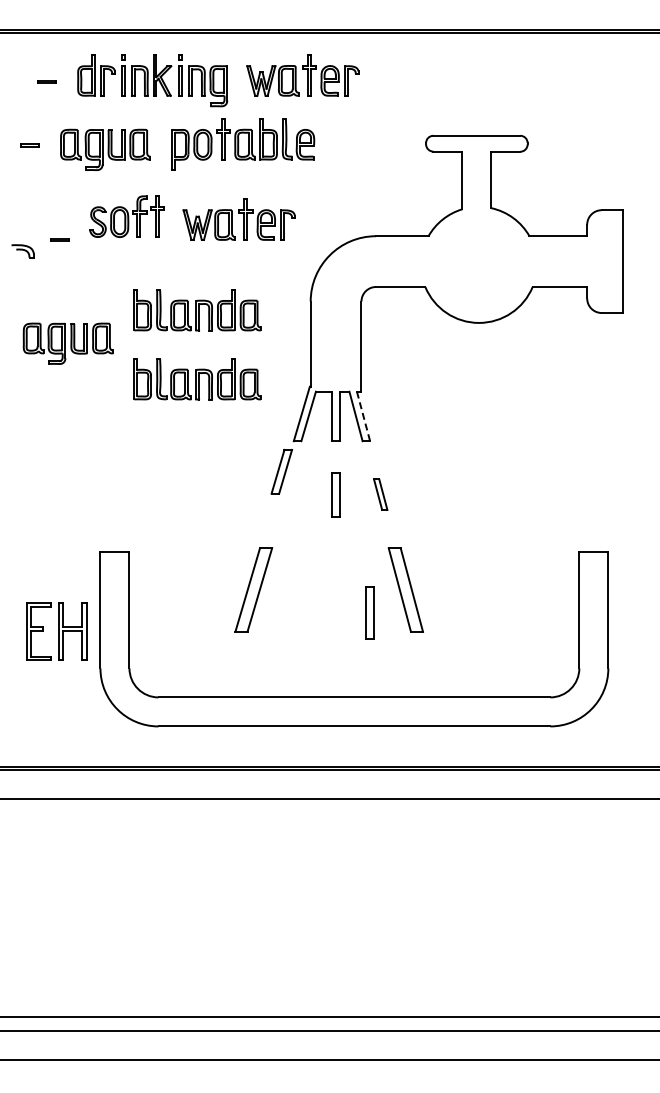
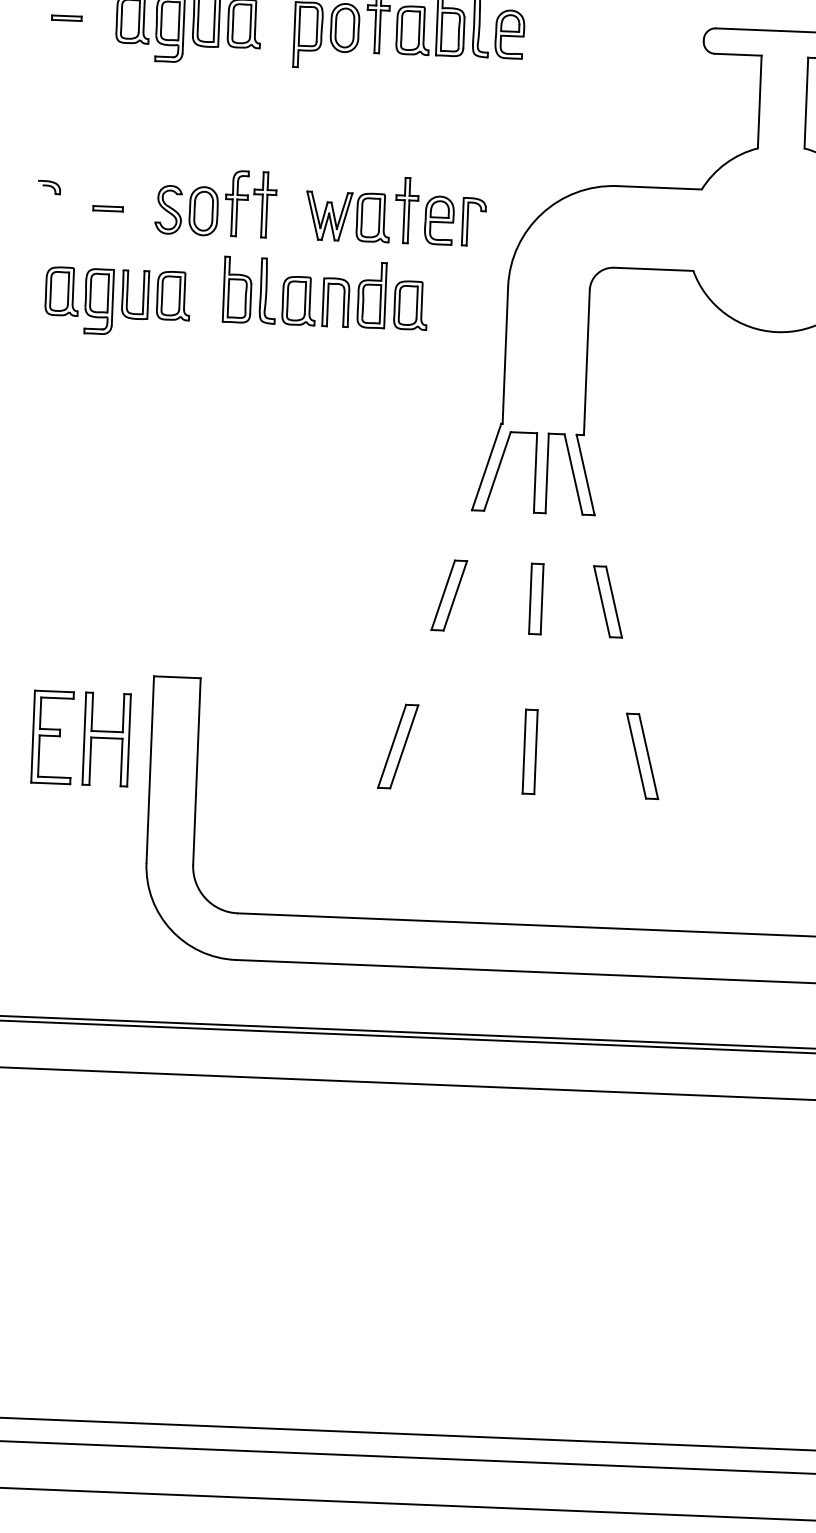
part: (126, 216) -> (214, 202), moved
part: (238, 219) -> (395, 209), moved
line: (59, 239) -> (106, 207), moved
part: (23, 250) -> (49, 186), size x0.62
part: (67, 343) -> (116, 301), moved
part: (197, 379) -> (321, 404), removed
line: (363, 416) -> (585, 475), dashed -> solid
part: (281, 471) -> (448, 595), moved
part: (380, 494) -> (607, 601), size x1.43
part: (253, 589) -> (397, 746), size x0.62
part: (405, 589) -> (641, 755), size x0.62
part: (369, 612) -> (529, 751), moved
part: (56, 631) -> (80, 738), moved

